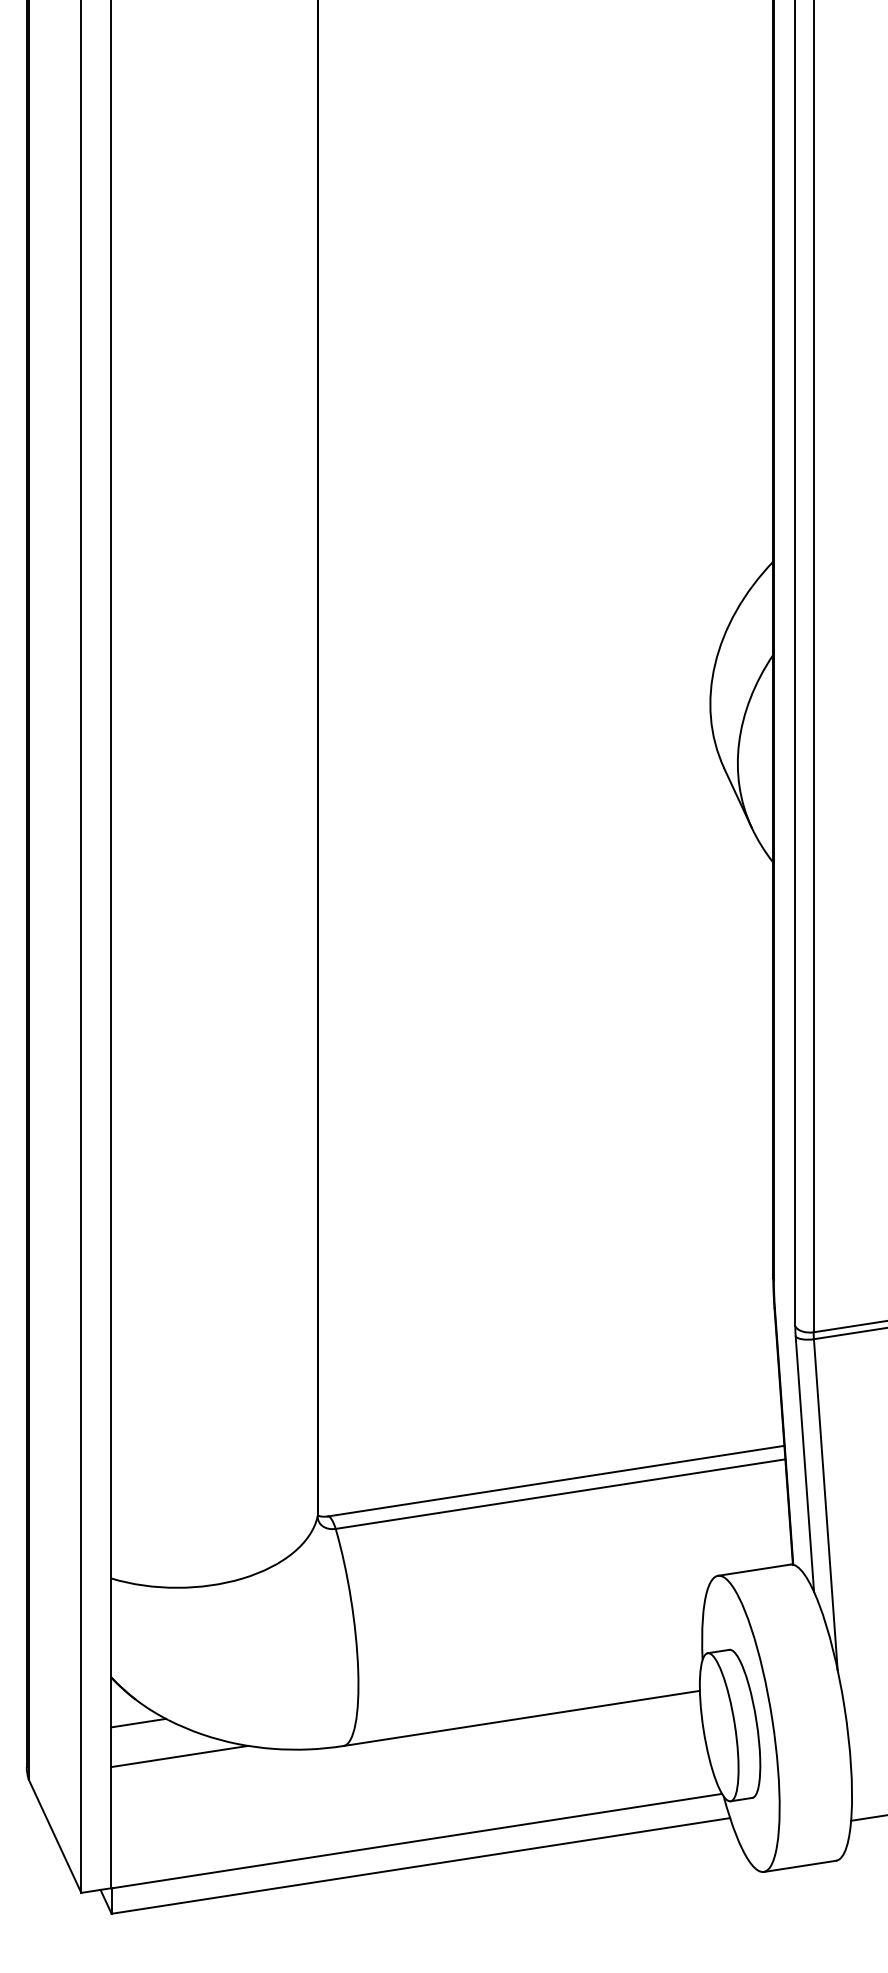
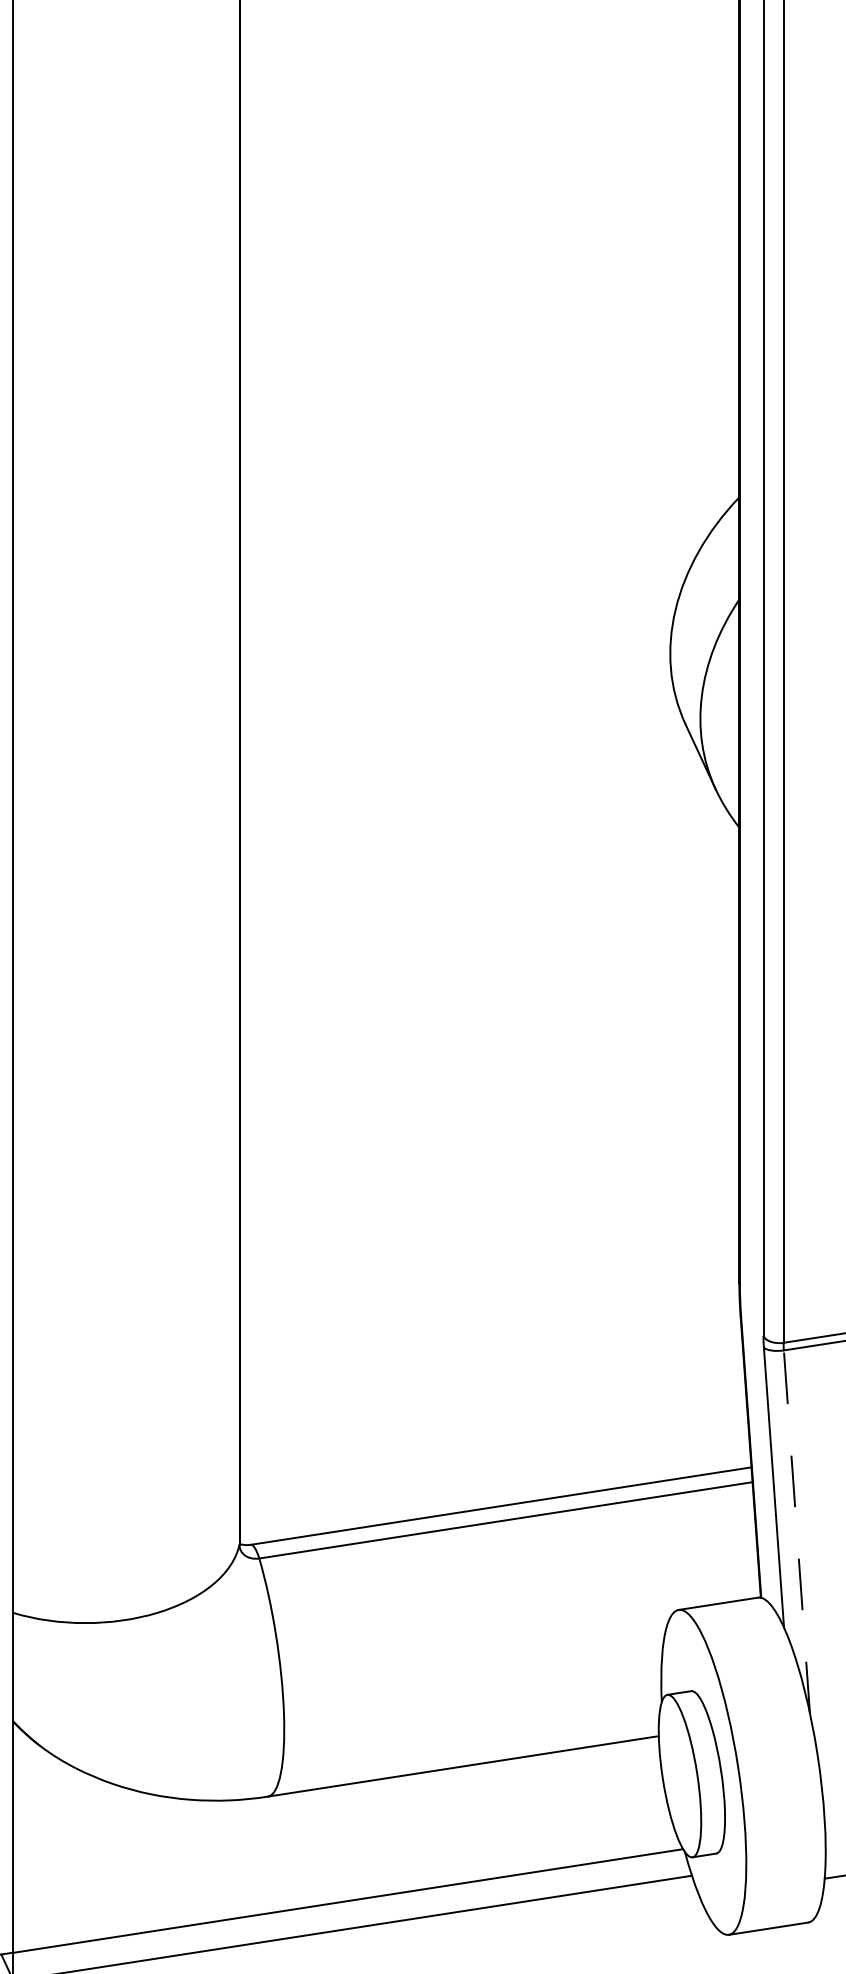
line: (825, 1504) -> (796, 1531), solid -> dashed
line: (138, 1722) -> (42, 1770), removed
line: (179, 1756) -> (87, 1808), removed

